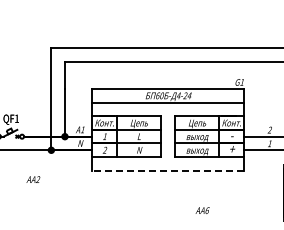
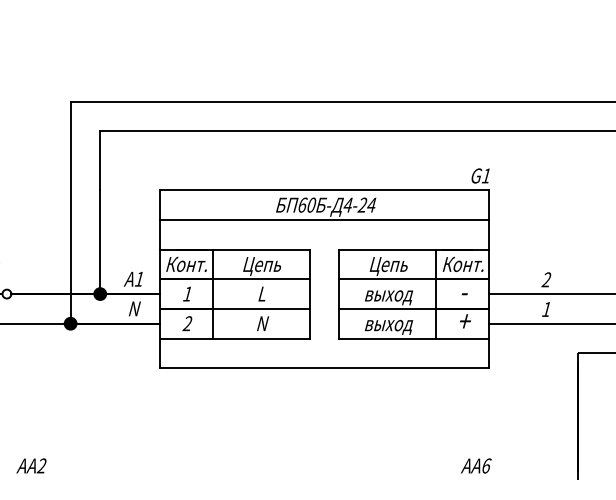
line: (167, 170) -> (323, 367), dashed -> solid
text: (33, 179) -> (31, 465), moved
text: (202, 210) -> (475, 465), moved

